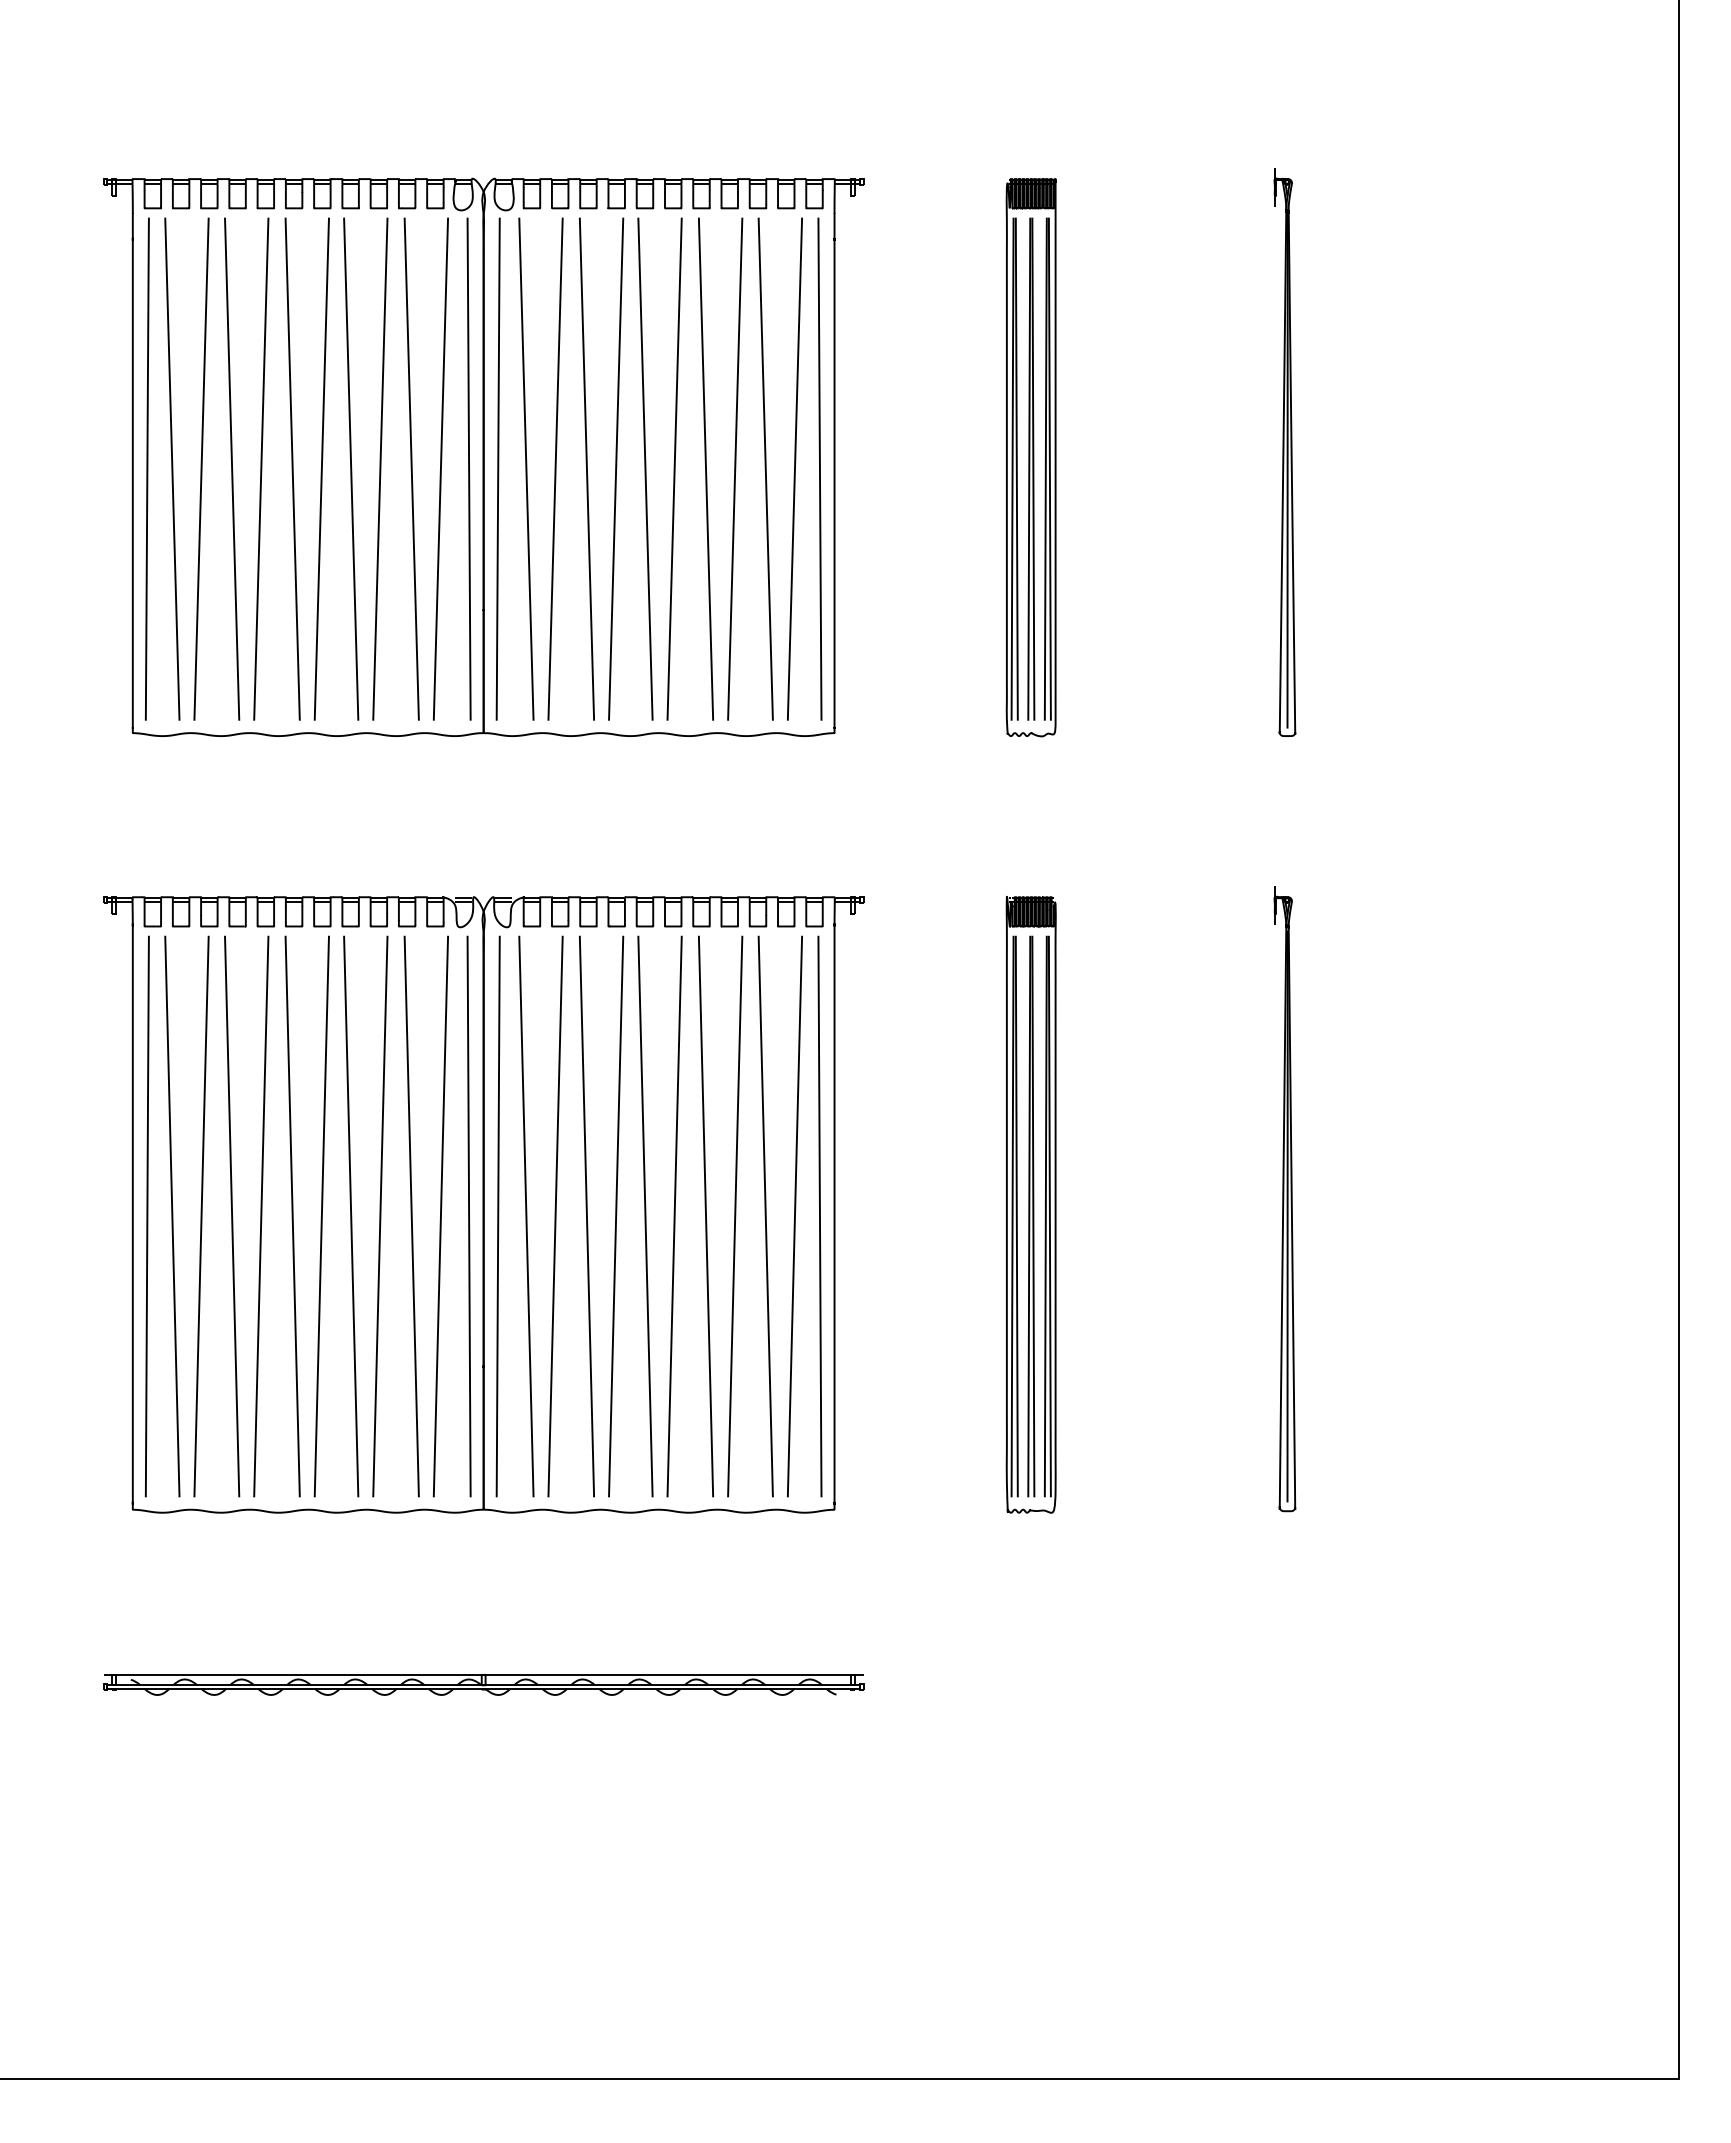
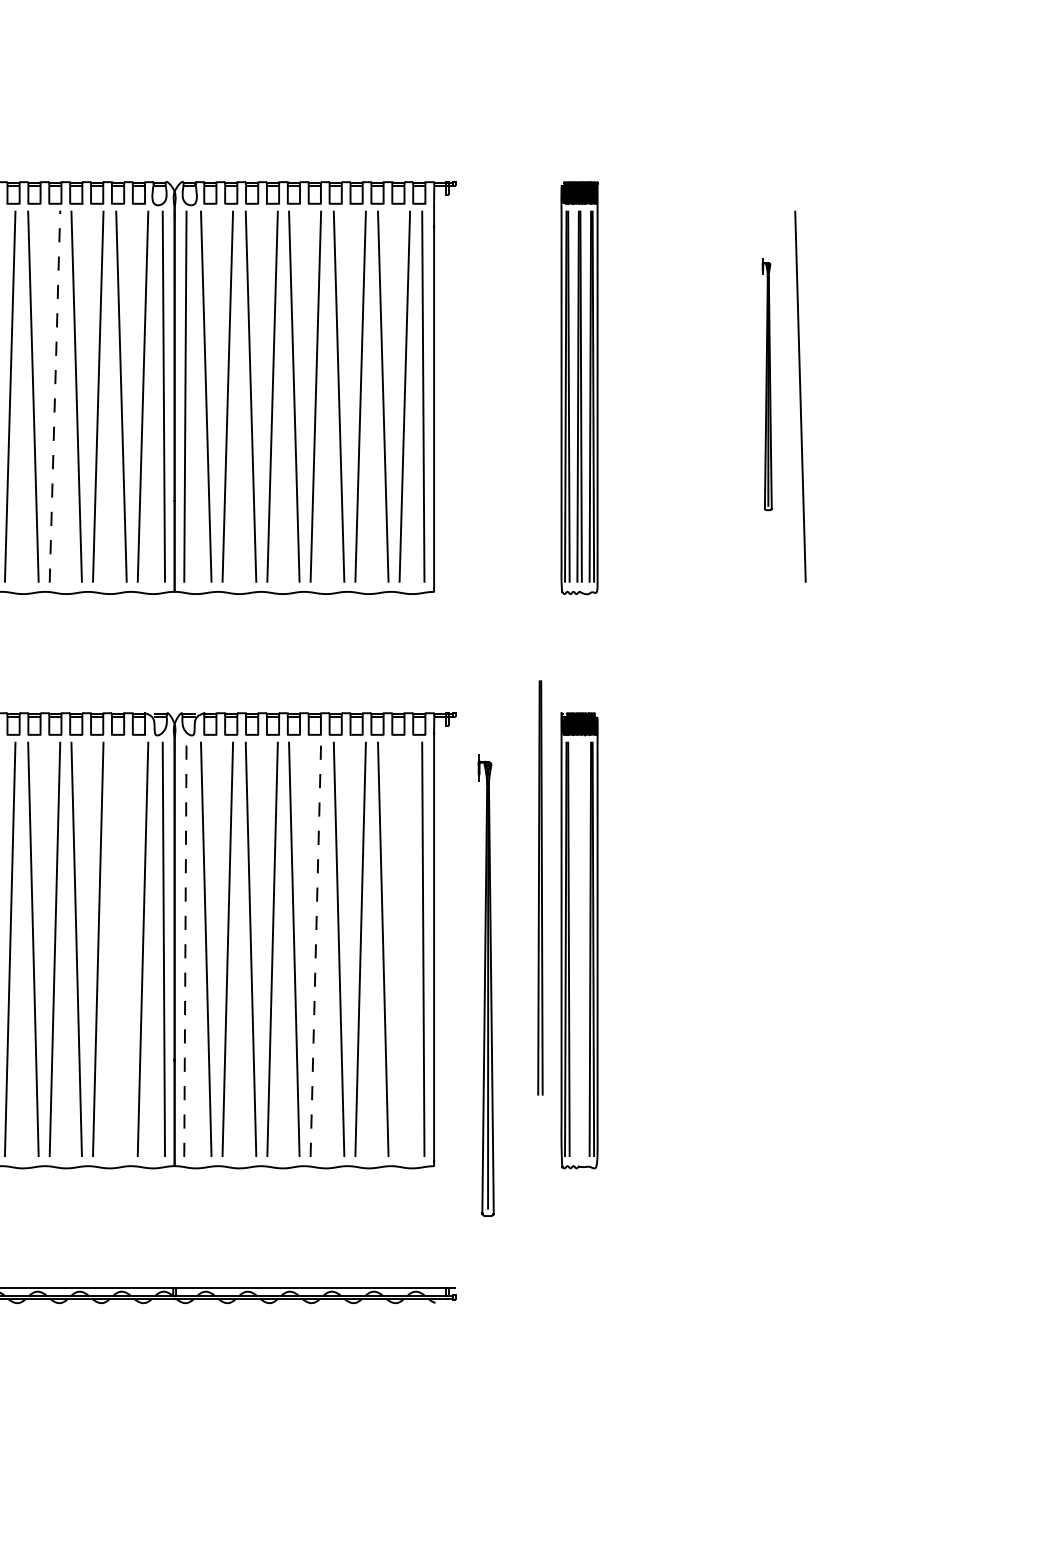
part: (1284, 452) -> (766, 384), size x0.6
line: (1329, 468) -> (800, 396), added
line: (321, 469) -> (54, 396), solid -> dashed
part: (1284, 1199) -> (485, 985), moved
line: (411, 1216) -> (121, 949), removed
line: (498, 1216) -> (185, 949), solid -> dashed
line: (674, 1216) -> (315, 949), solid -> dashed
line: (794, 1216) -> (404, 949), removed
part: (1031, 1216) -> (540, 887), moved

